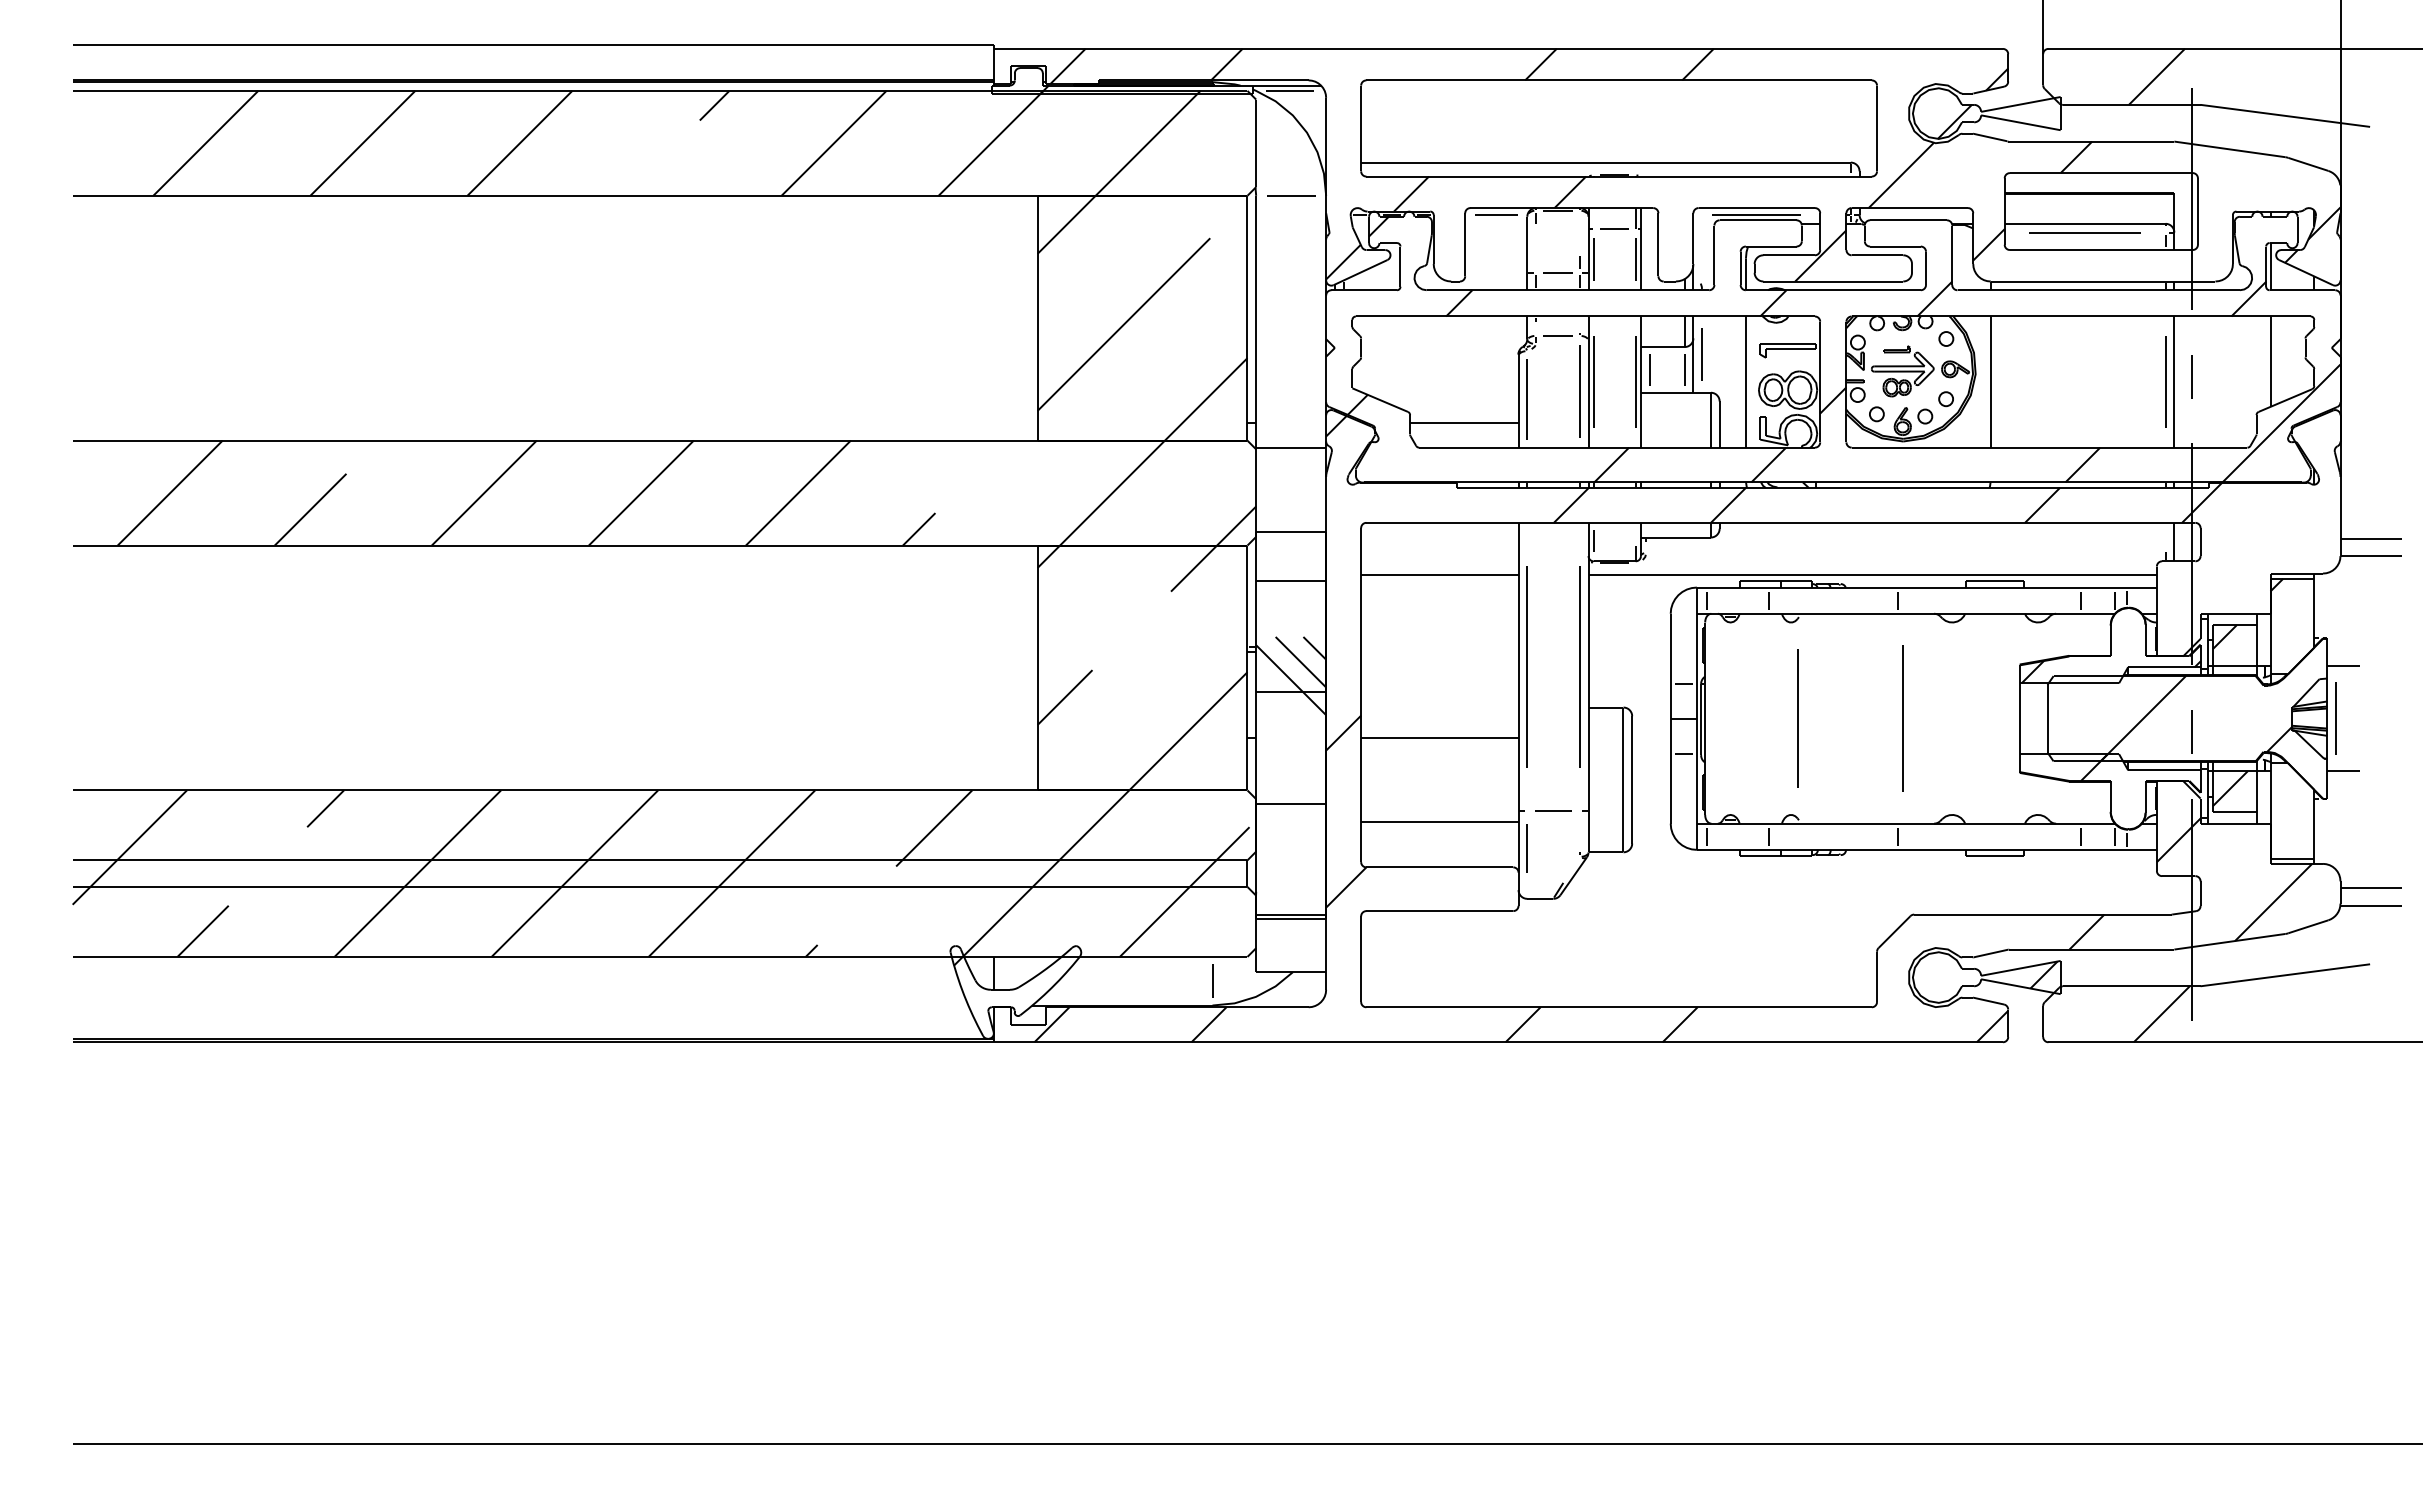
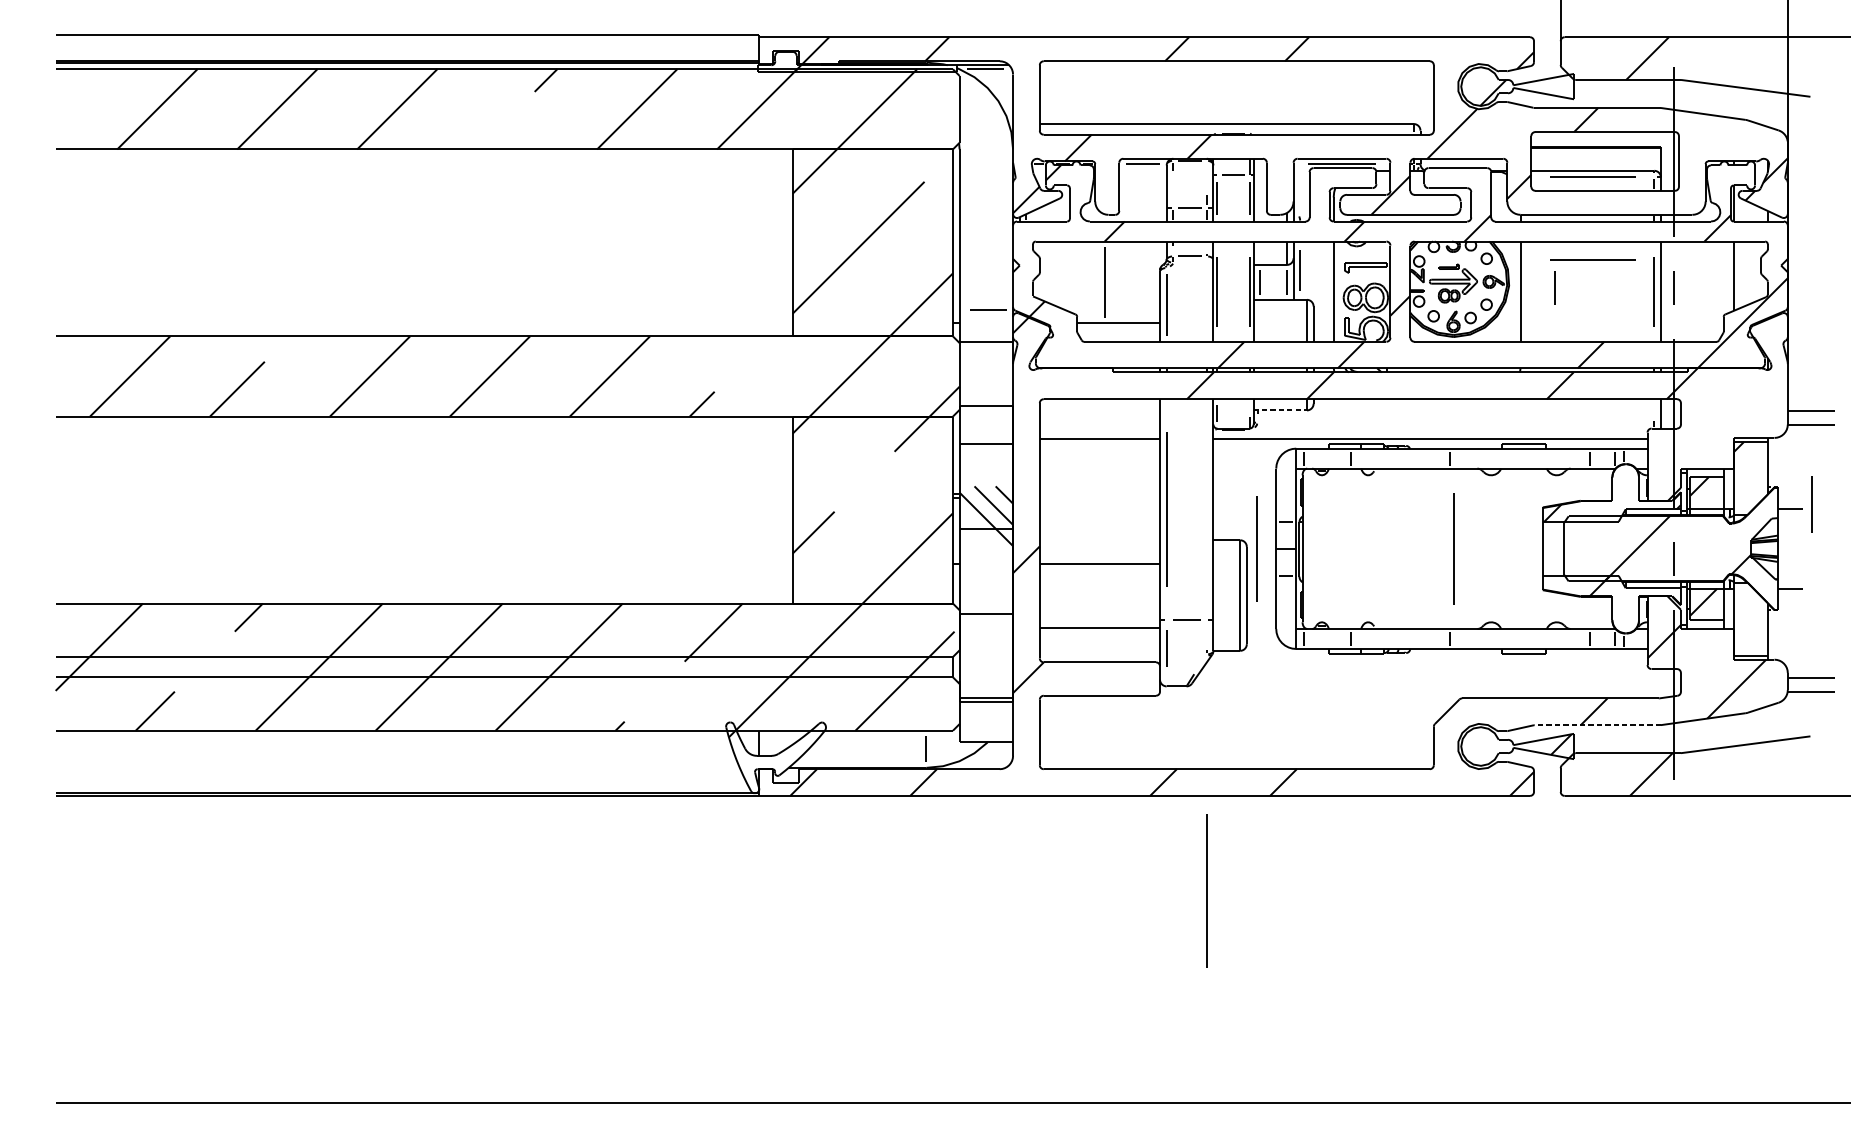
line: (1291, 195) -> (988, 309), moved
line: (2084, 340) -> (1592, 259), added
line: (2035, 376) -> (1554, 287), added
line: (1579, 391) -> (1104, 282), moved
line: (1675, 537) -> (1279, 410), solid -> dashed
line: (1579, 666) -> (1206, 890), moved
line: (1797, 718) -> (1256, 548), moved
line: (2335, 718) -> (1812, 504), moved
line: (2091, 949) -> (1597, 725), solid -> dashed

